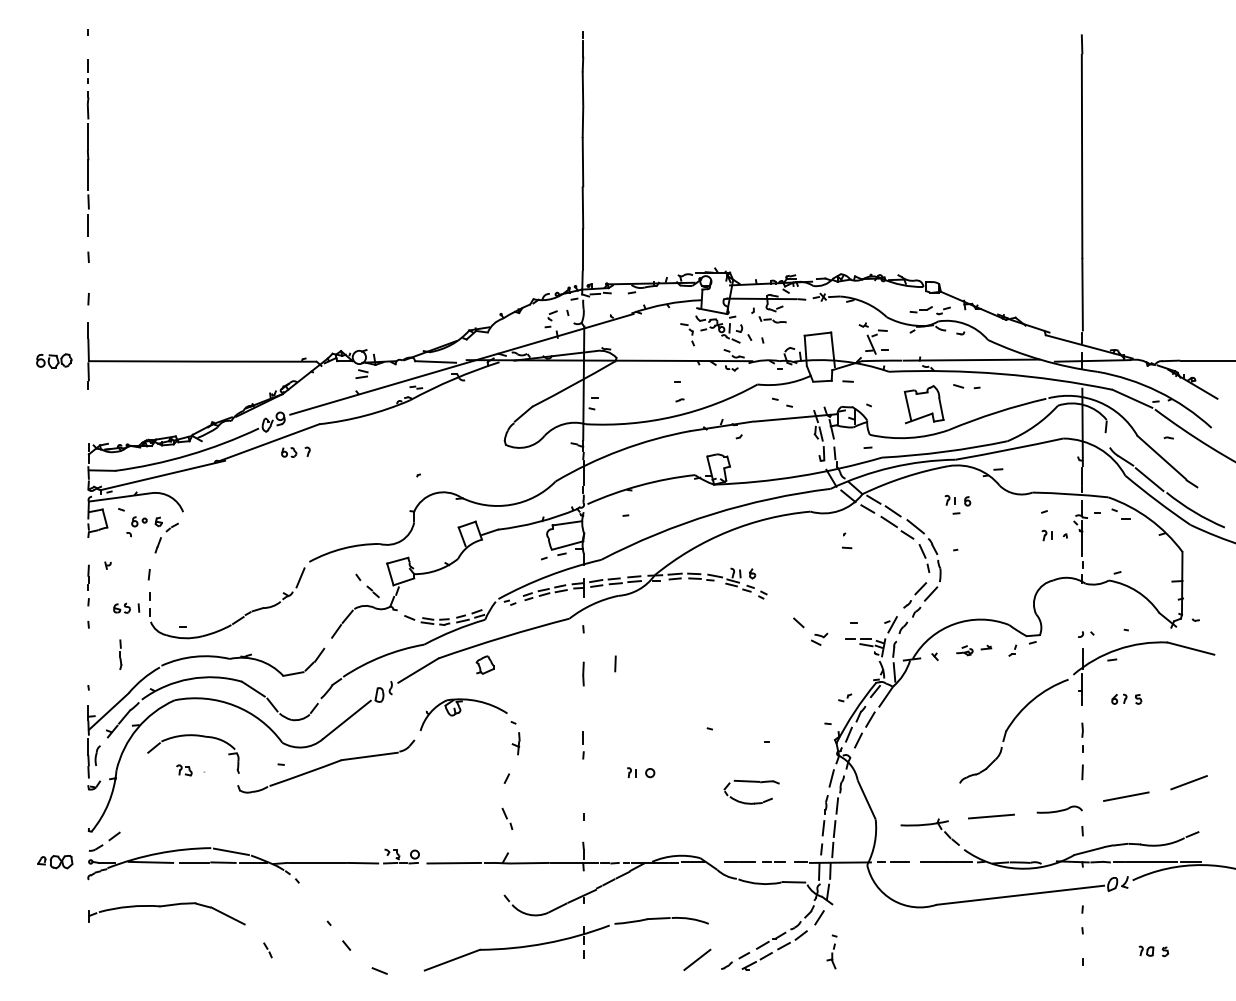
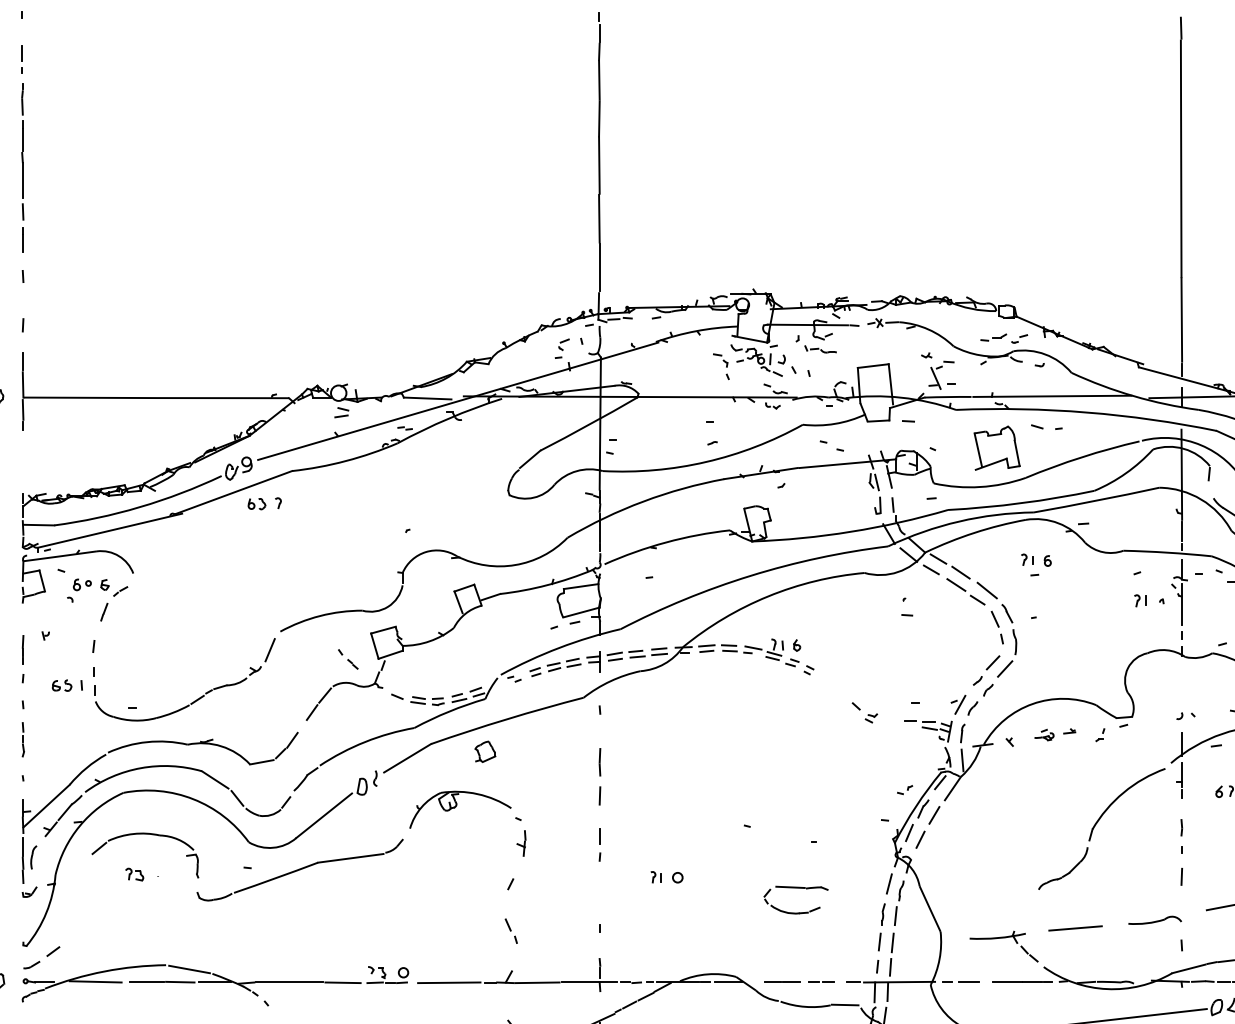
part: (367, 585) -> (348, 659), size x0.71
part: (810, 631) -> (864, 712), size x0.62
part: (120, 654) -> (22, 739), moved
line: (615, 663) -> (599, 795), moved

